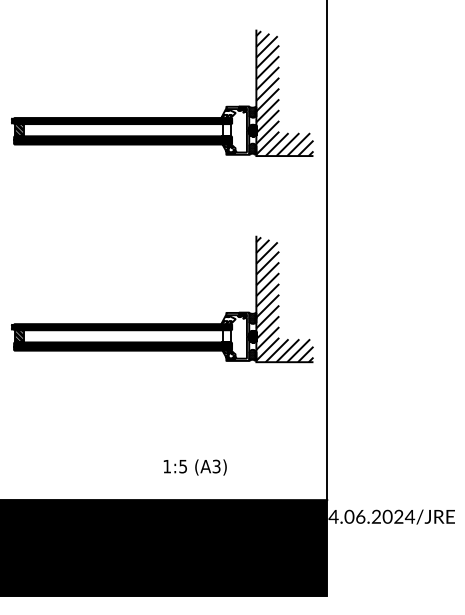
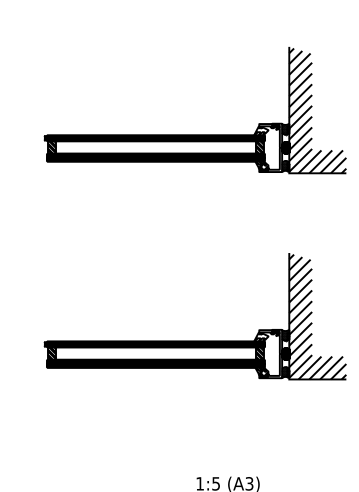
hatch: (226, 130) -> (259, 147), added
hatch: (226, 336) -> (259, 353), added

